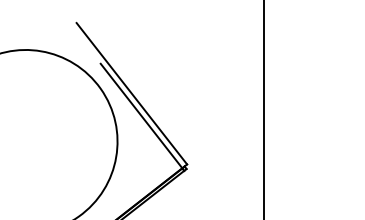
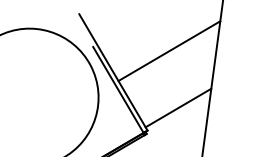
line: (201, 55) -> (169, 50), added
line: (223, 129) -> (178, 108), added

